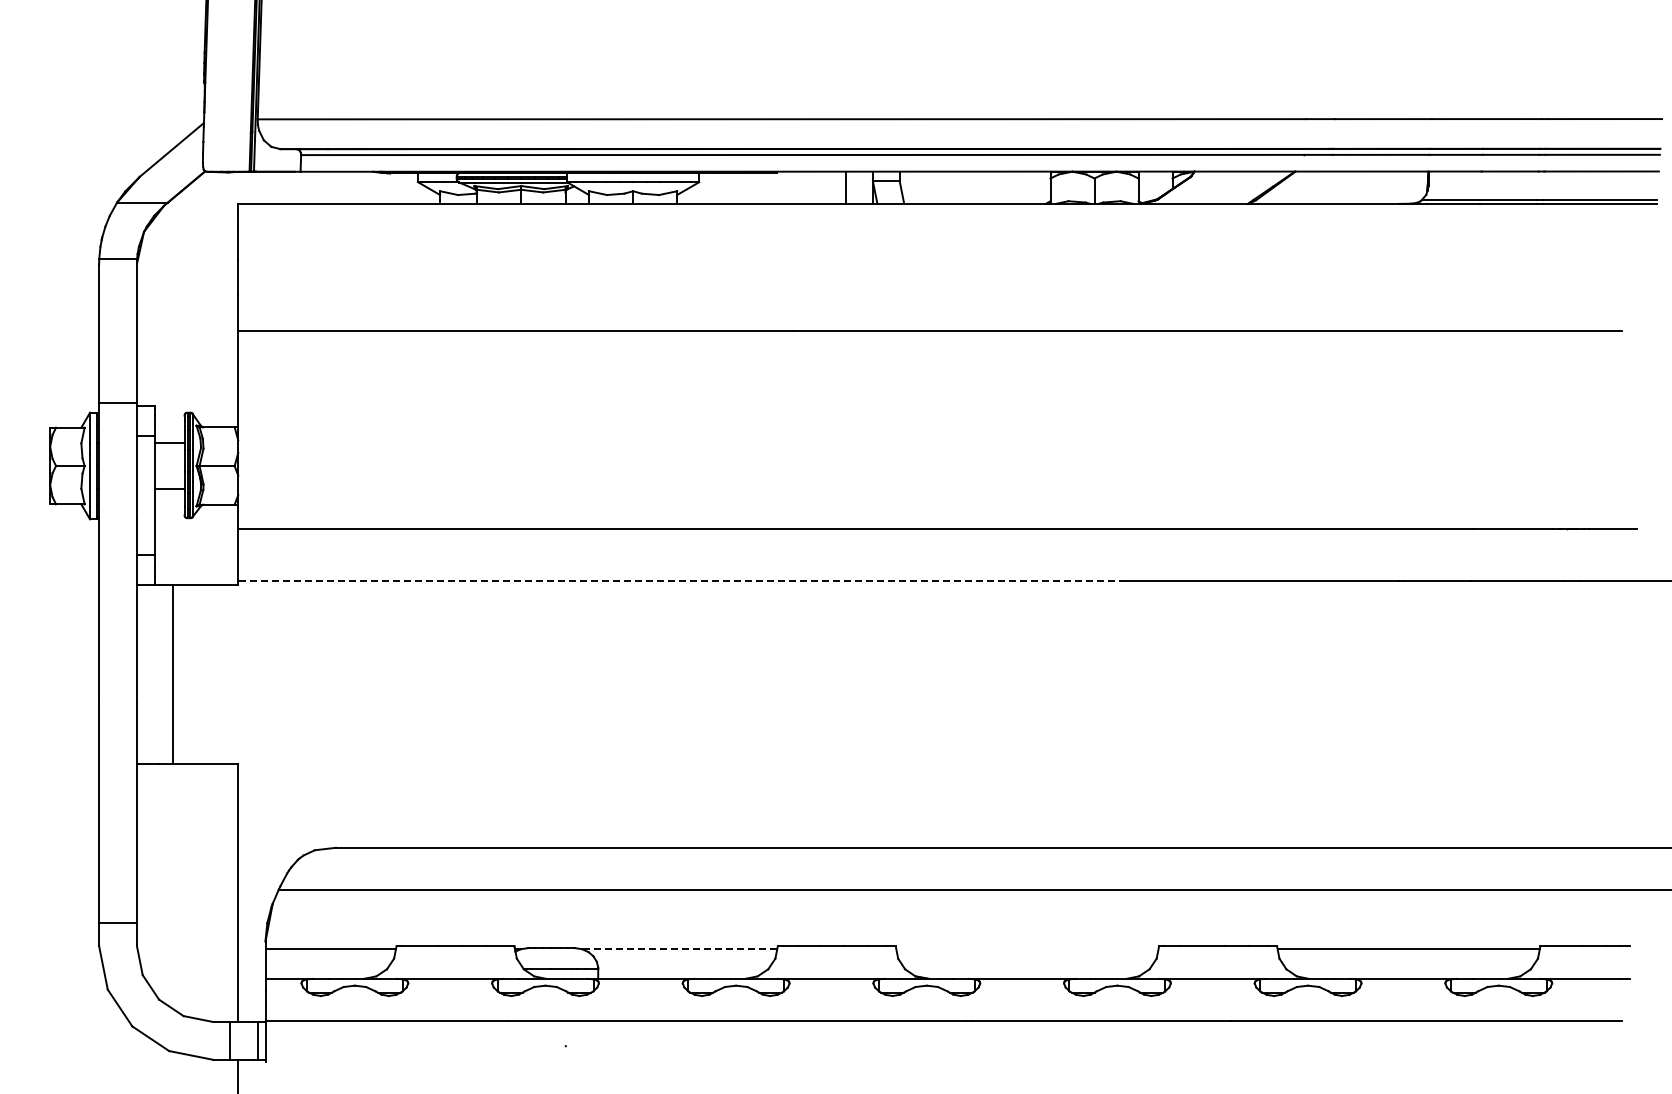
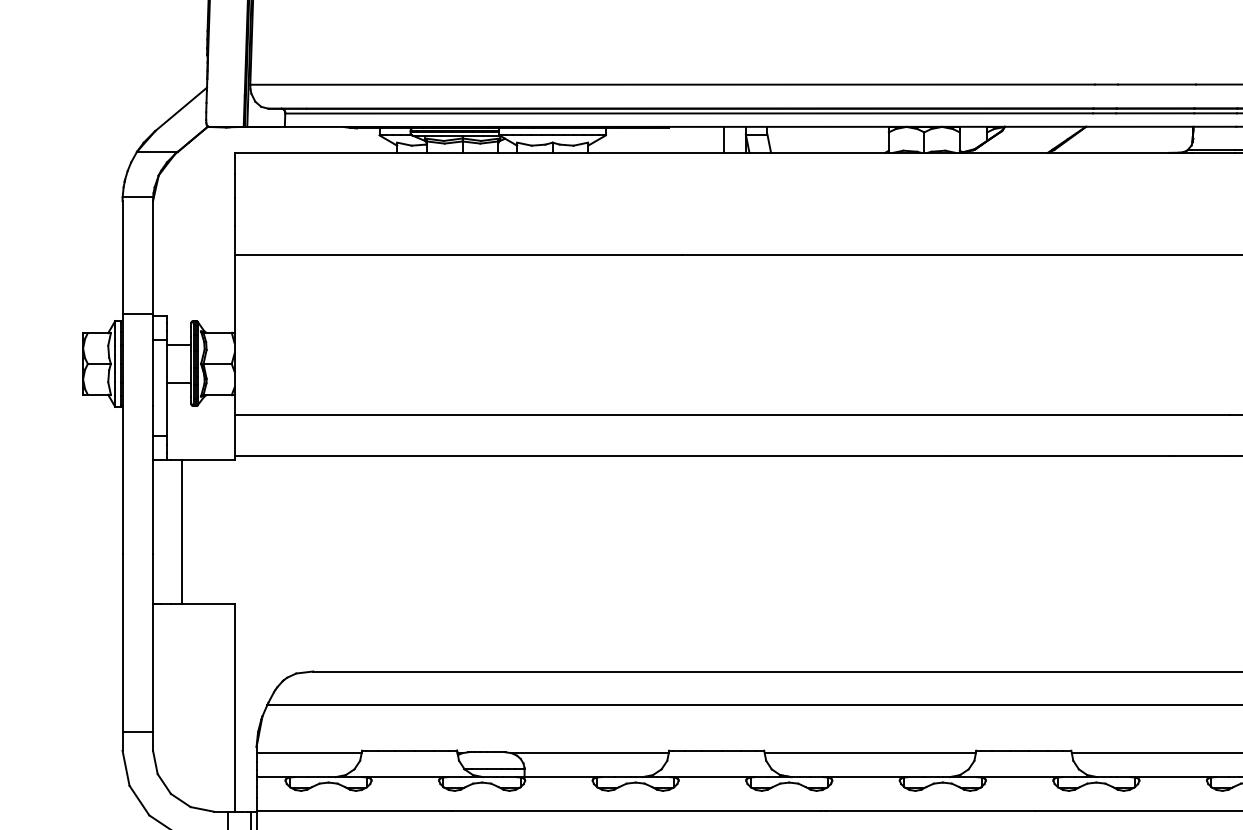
line: (681, 580) -> (591, 456), dashed -> solid
line: (679, 949) -> (590, 753), dashed -> solid
line: (1027, 949) -> (870, 753), added

